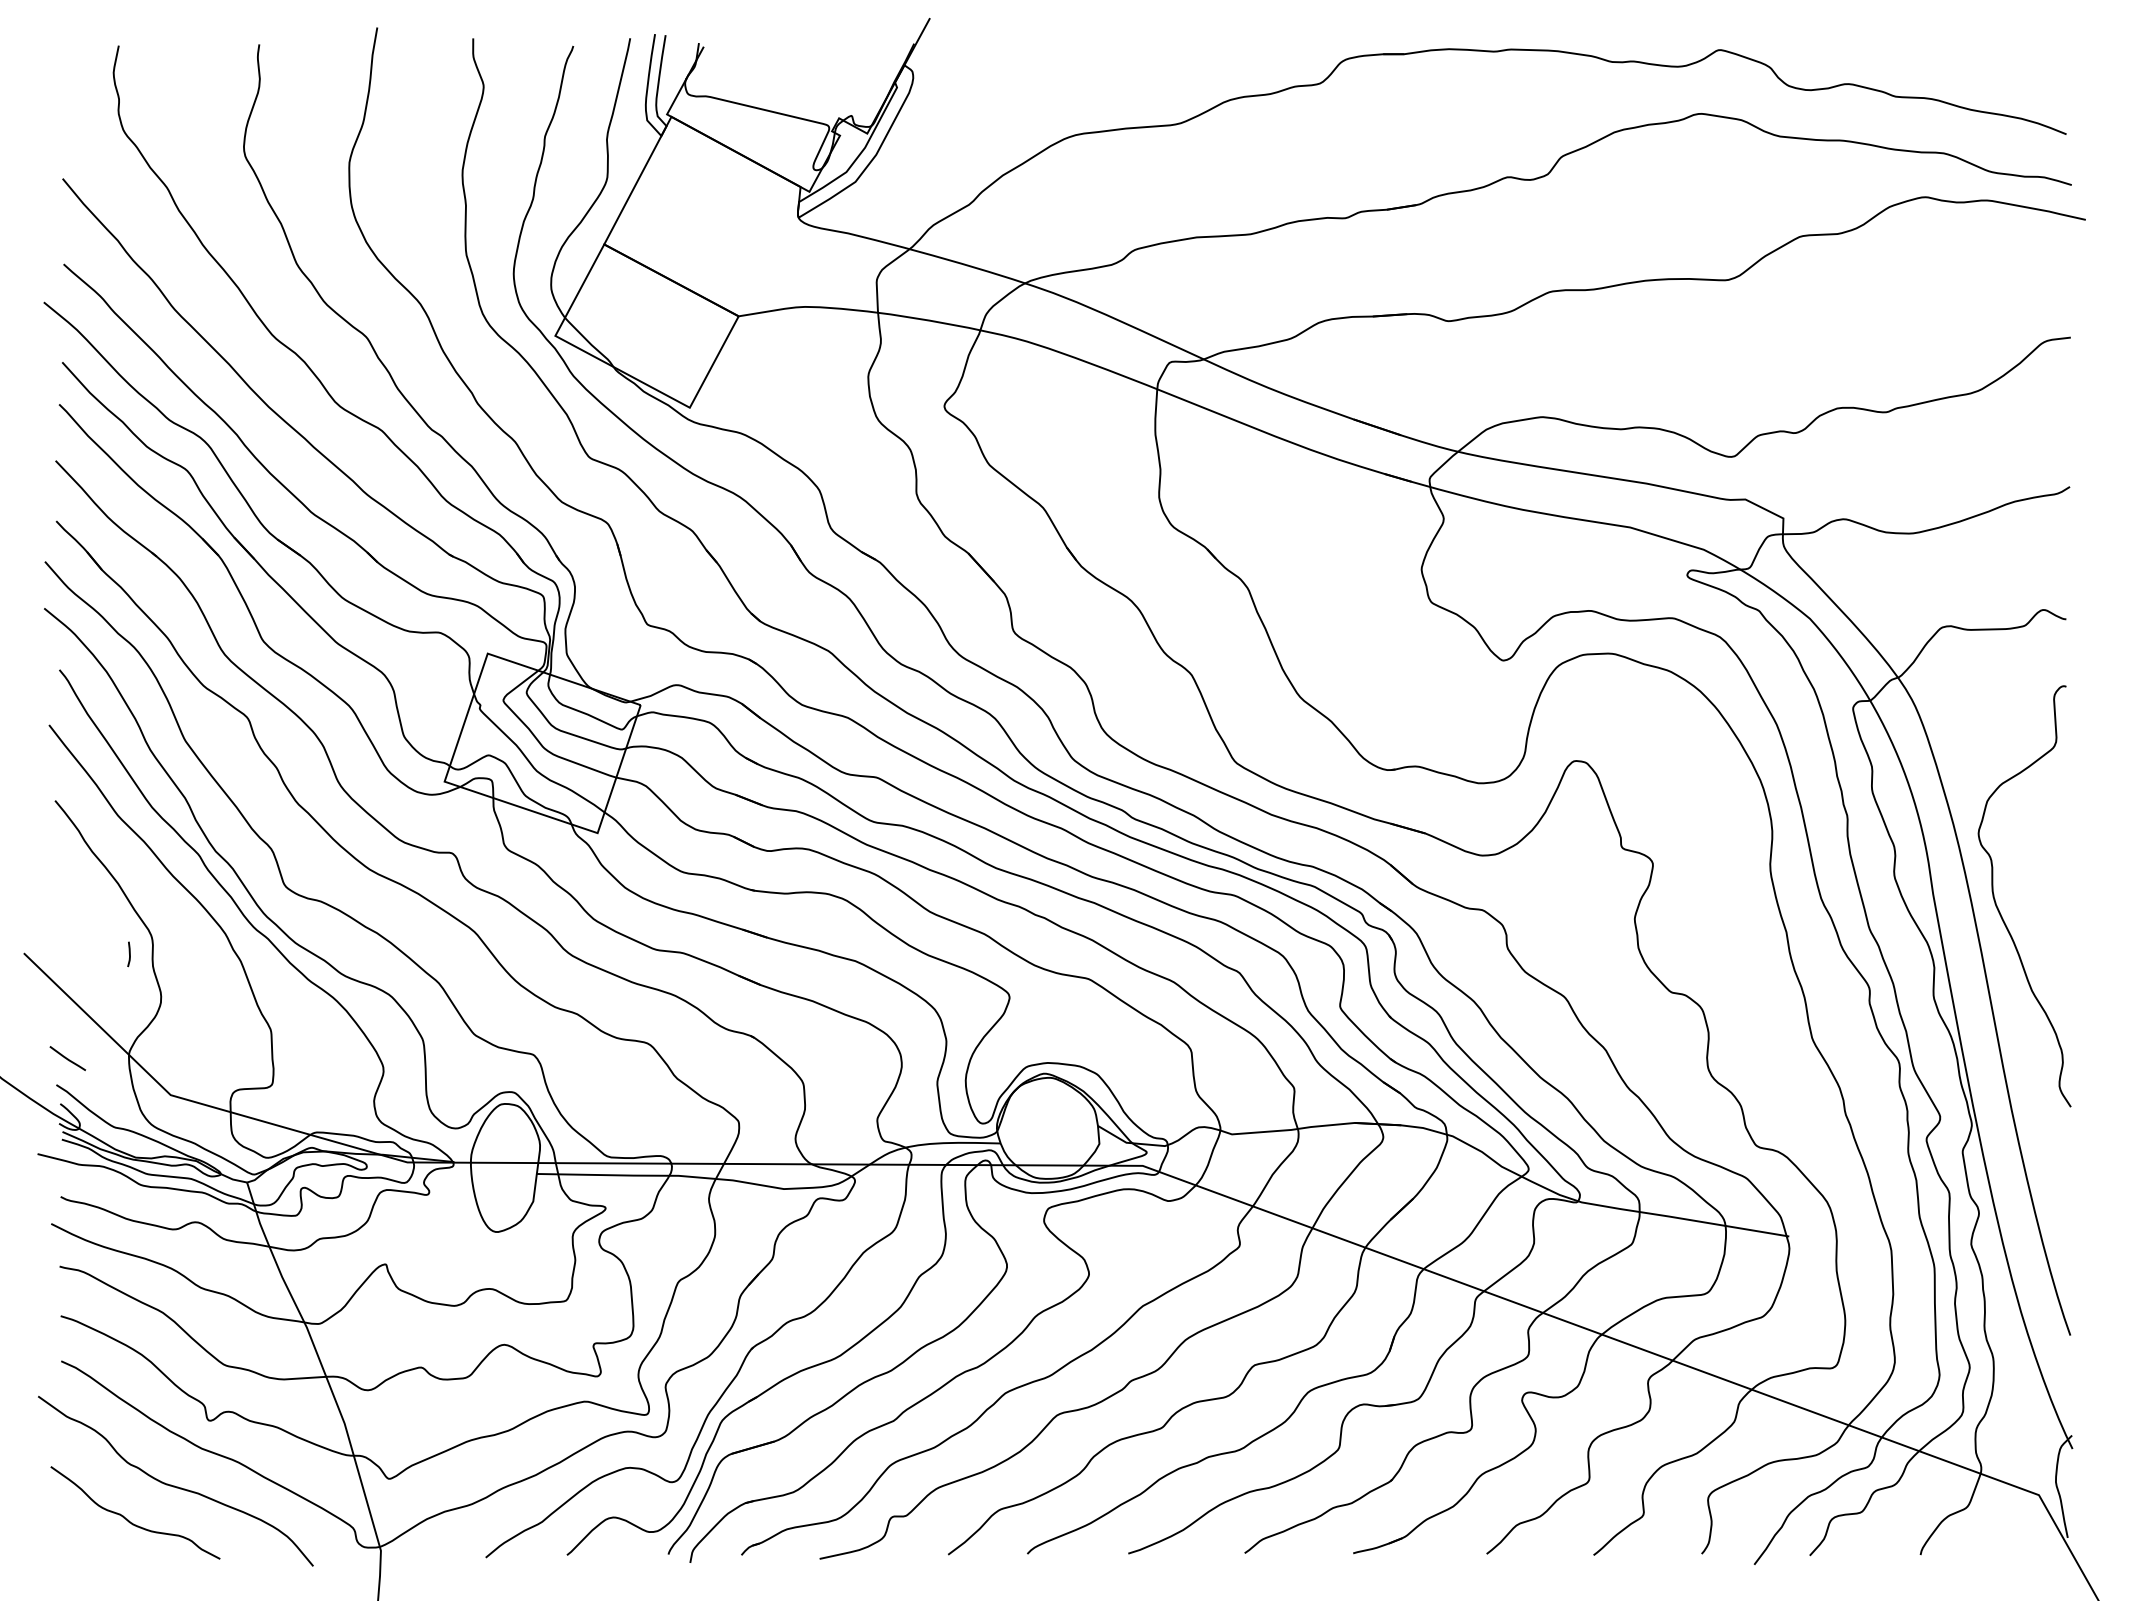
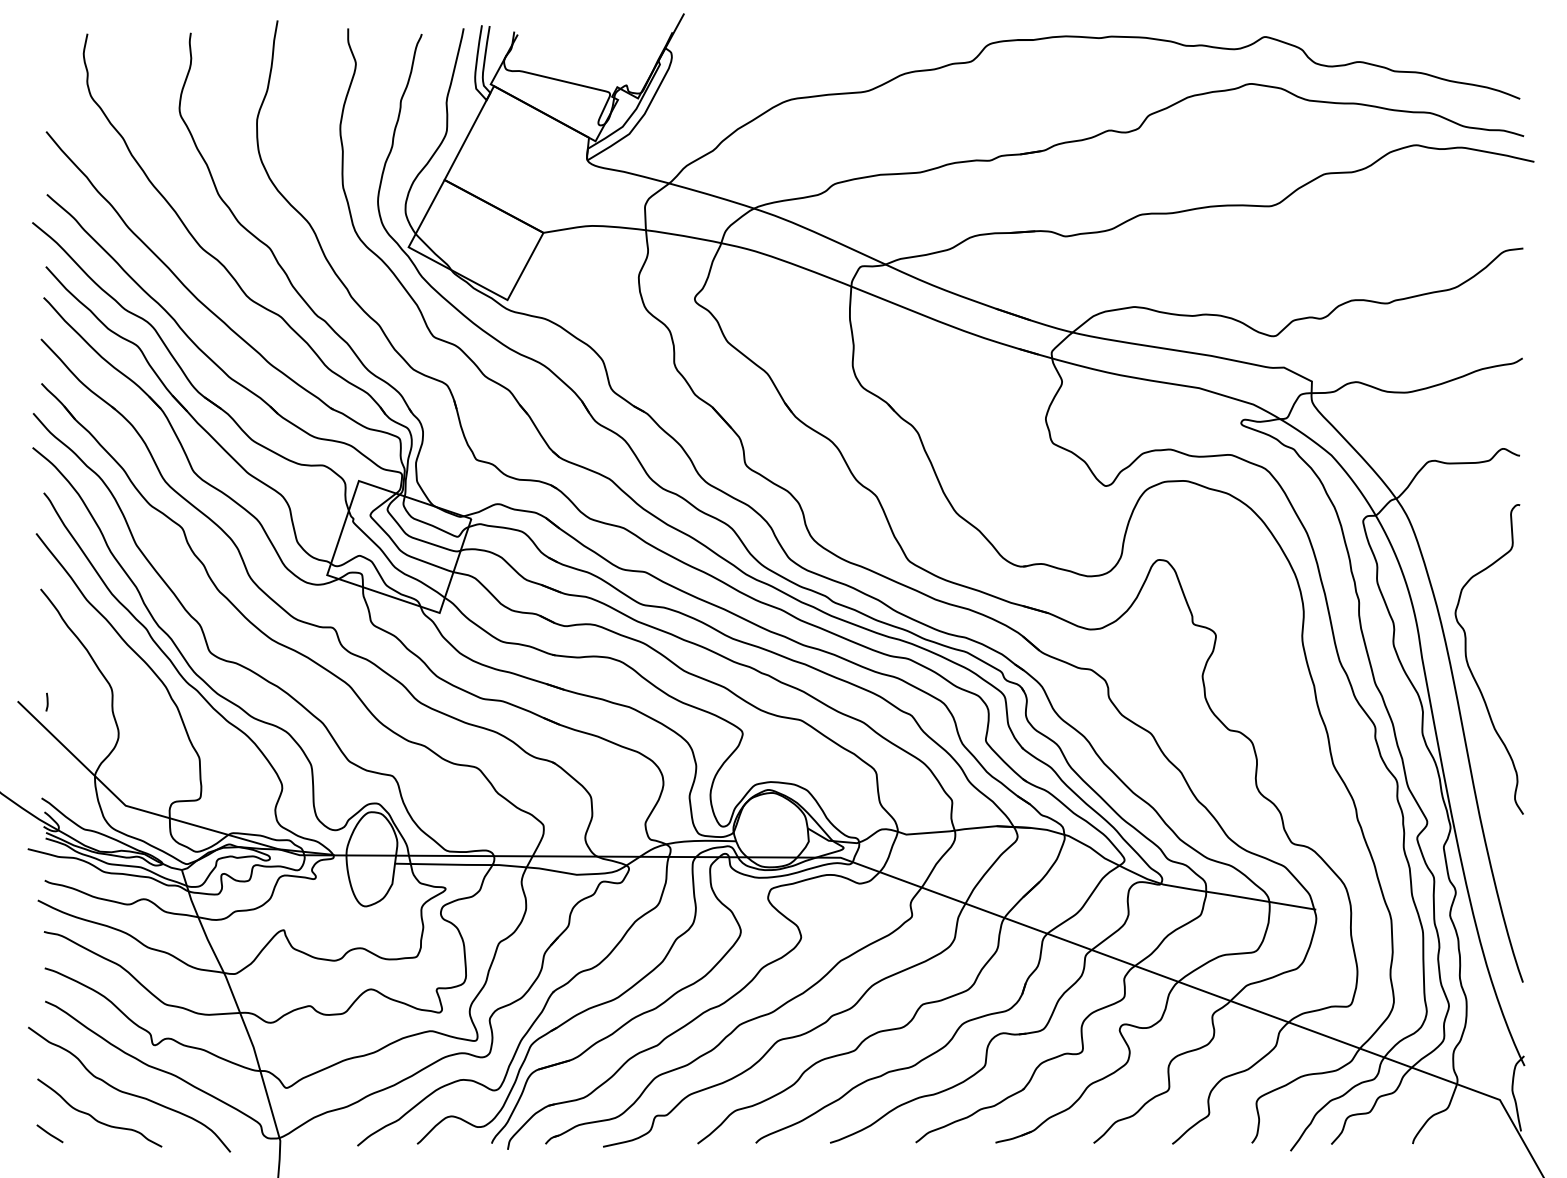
line: (128, 953) -> (46, 701), moved
line: (67, 1058) -> (49, 1133), moved

